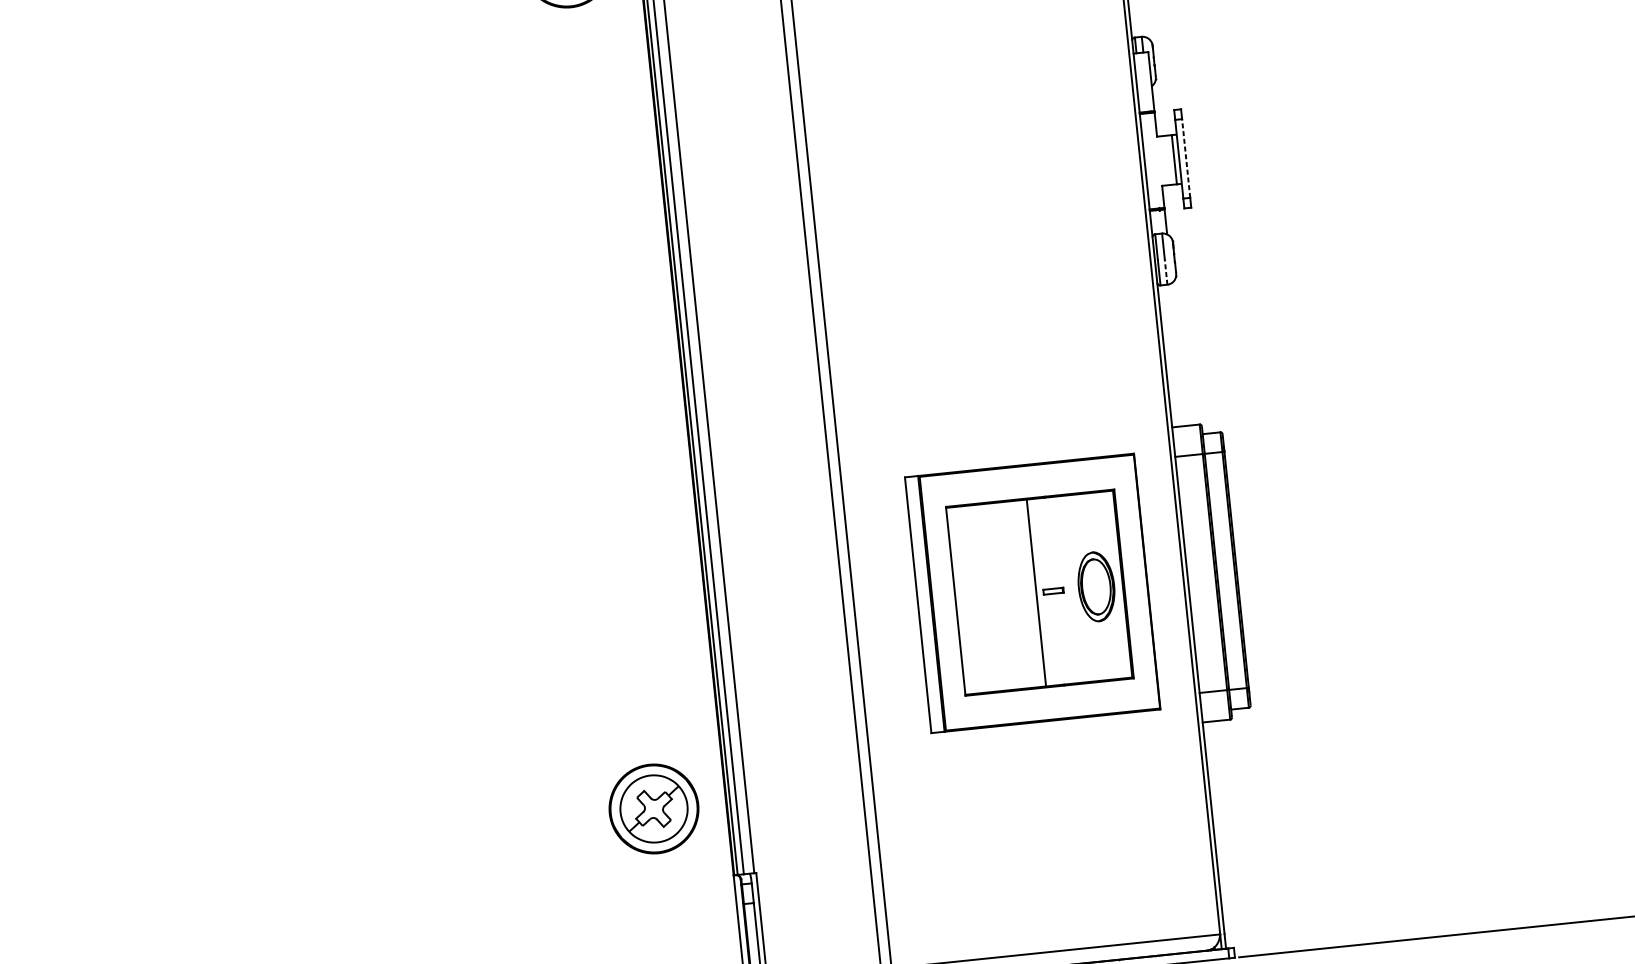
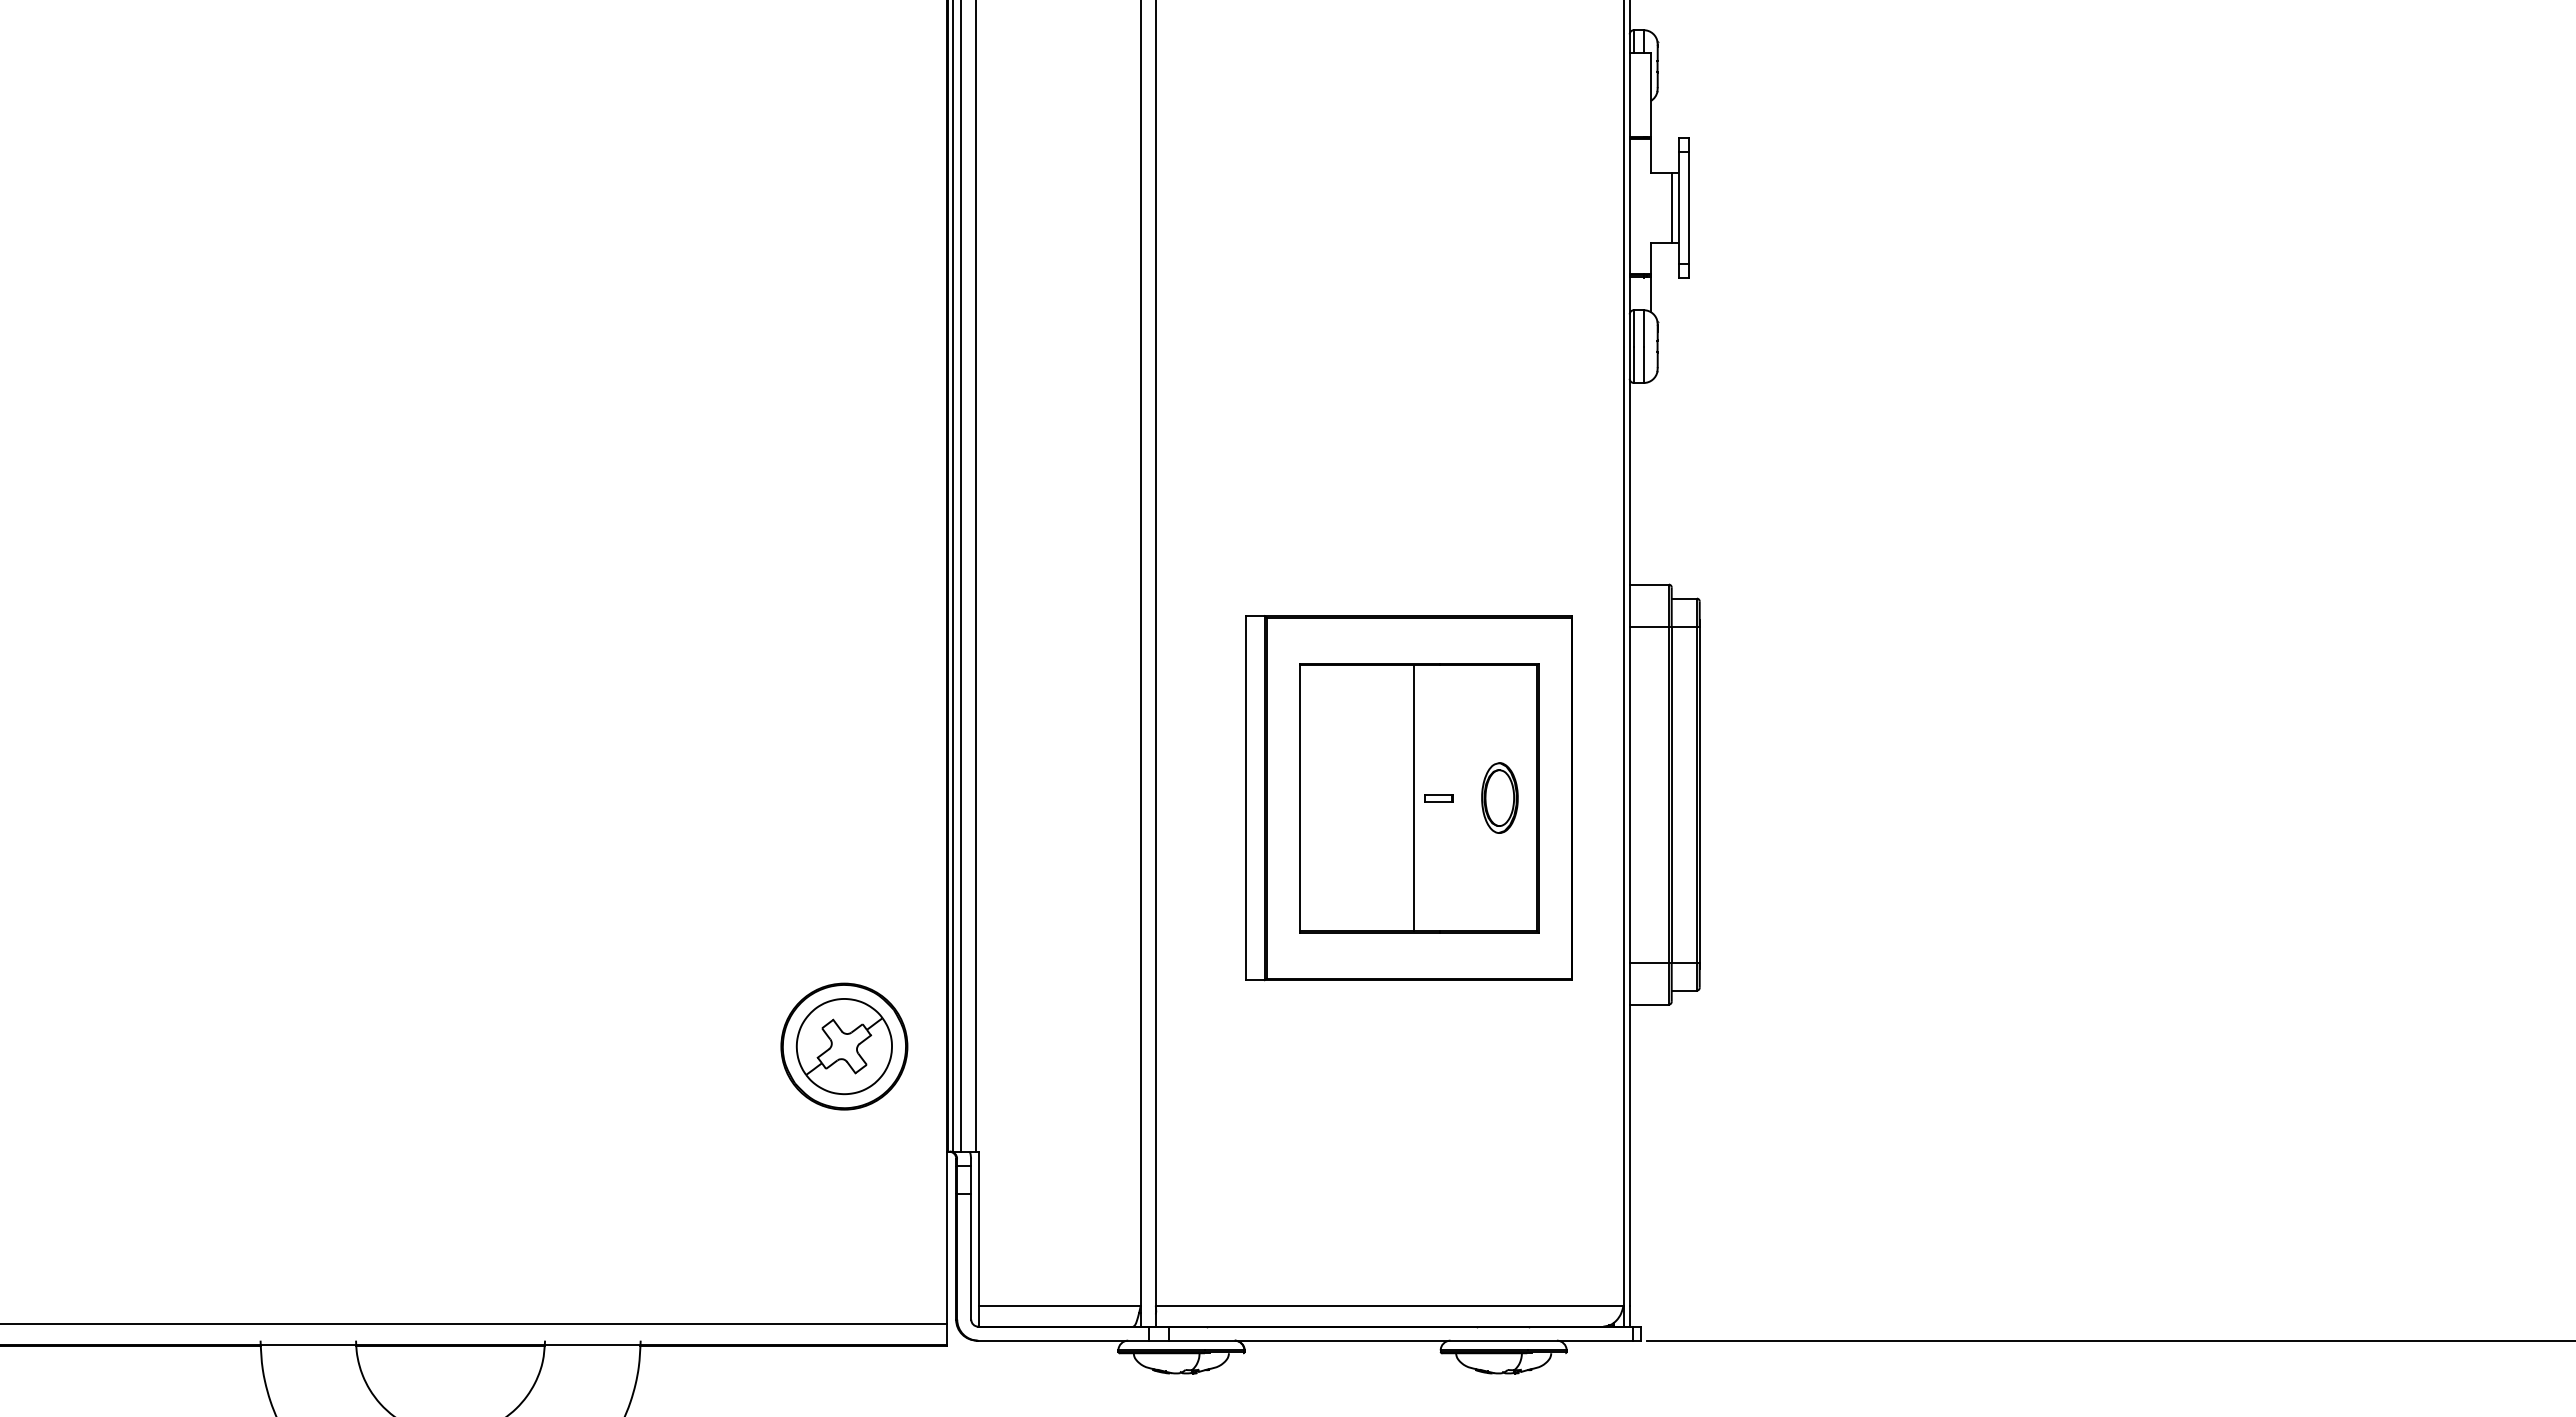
line: (1186, 158) -> (1688, 207), dashed -> solid
line: (1165, 271) -> (1643, 364), dashed -> solid
part: (1096, 586) -> (1499, 797), size x0.71

